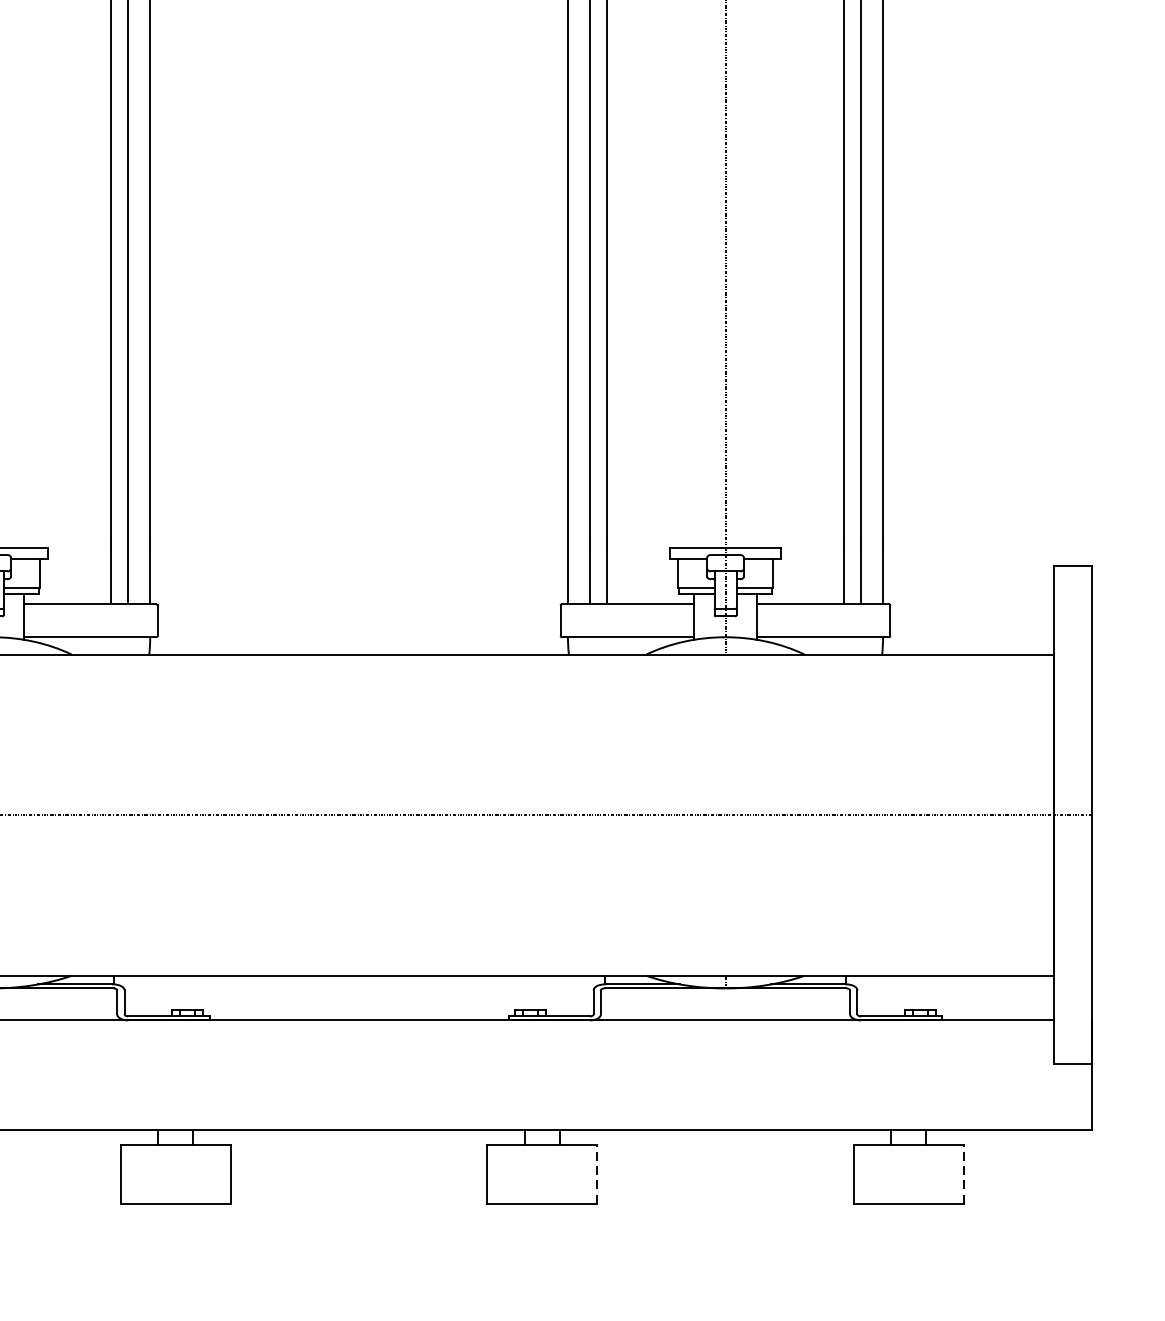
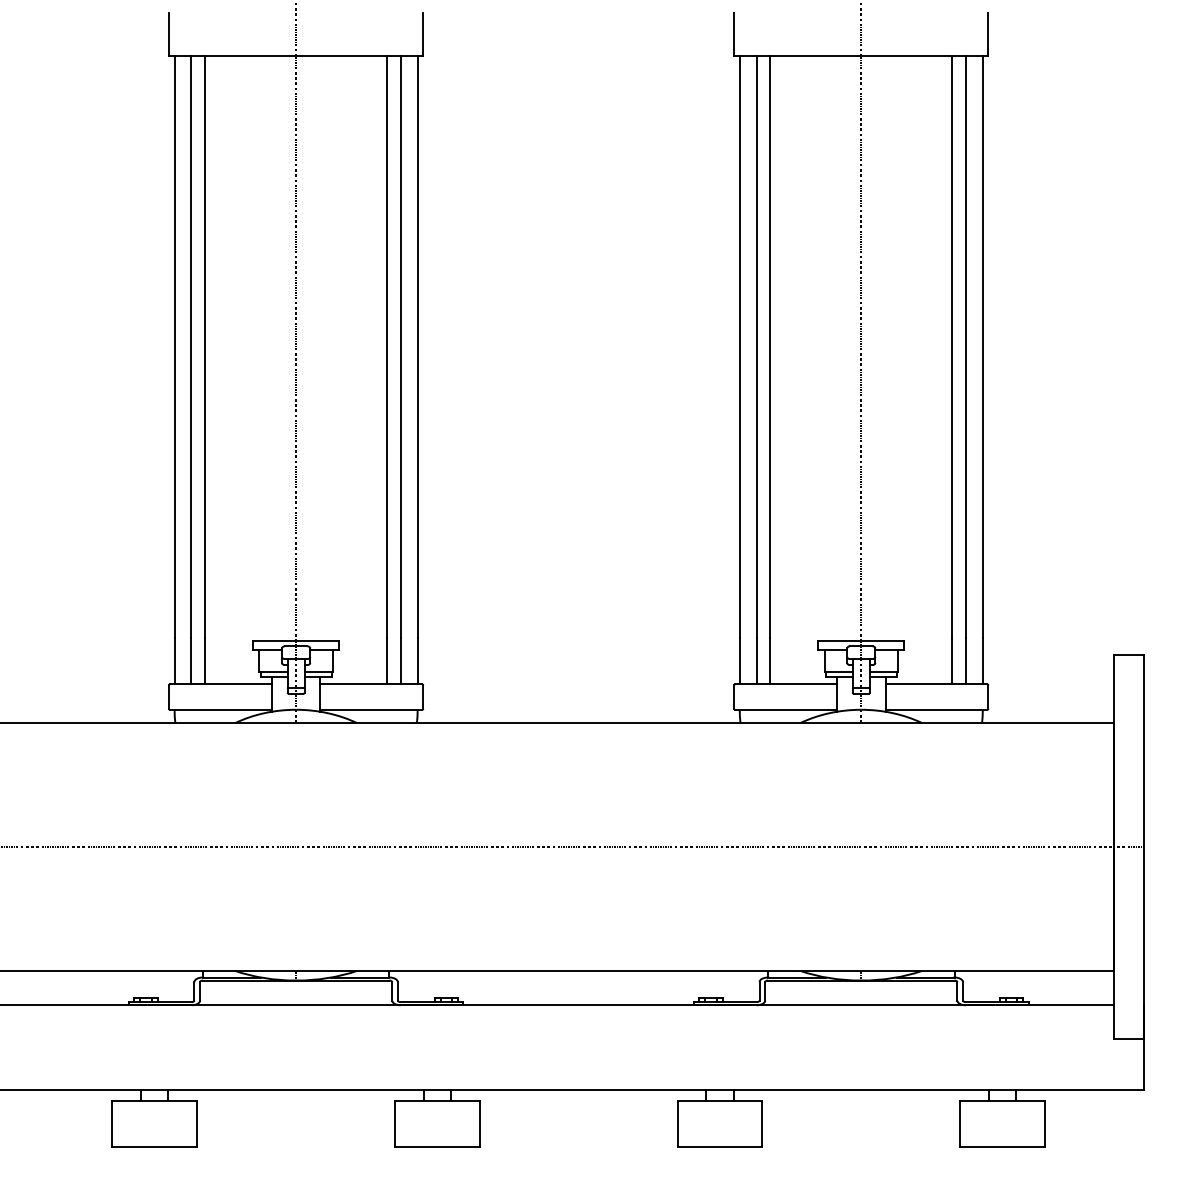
line: (597, 1173) -> (762, 1123), dashed -> solid
line: (963, 1173) -> (1044, 1123), dashed -> solid

